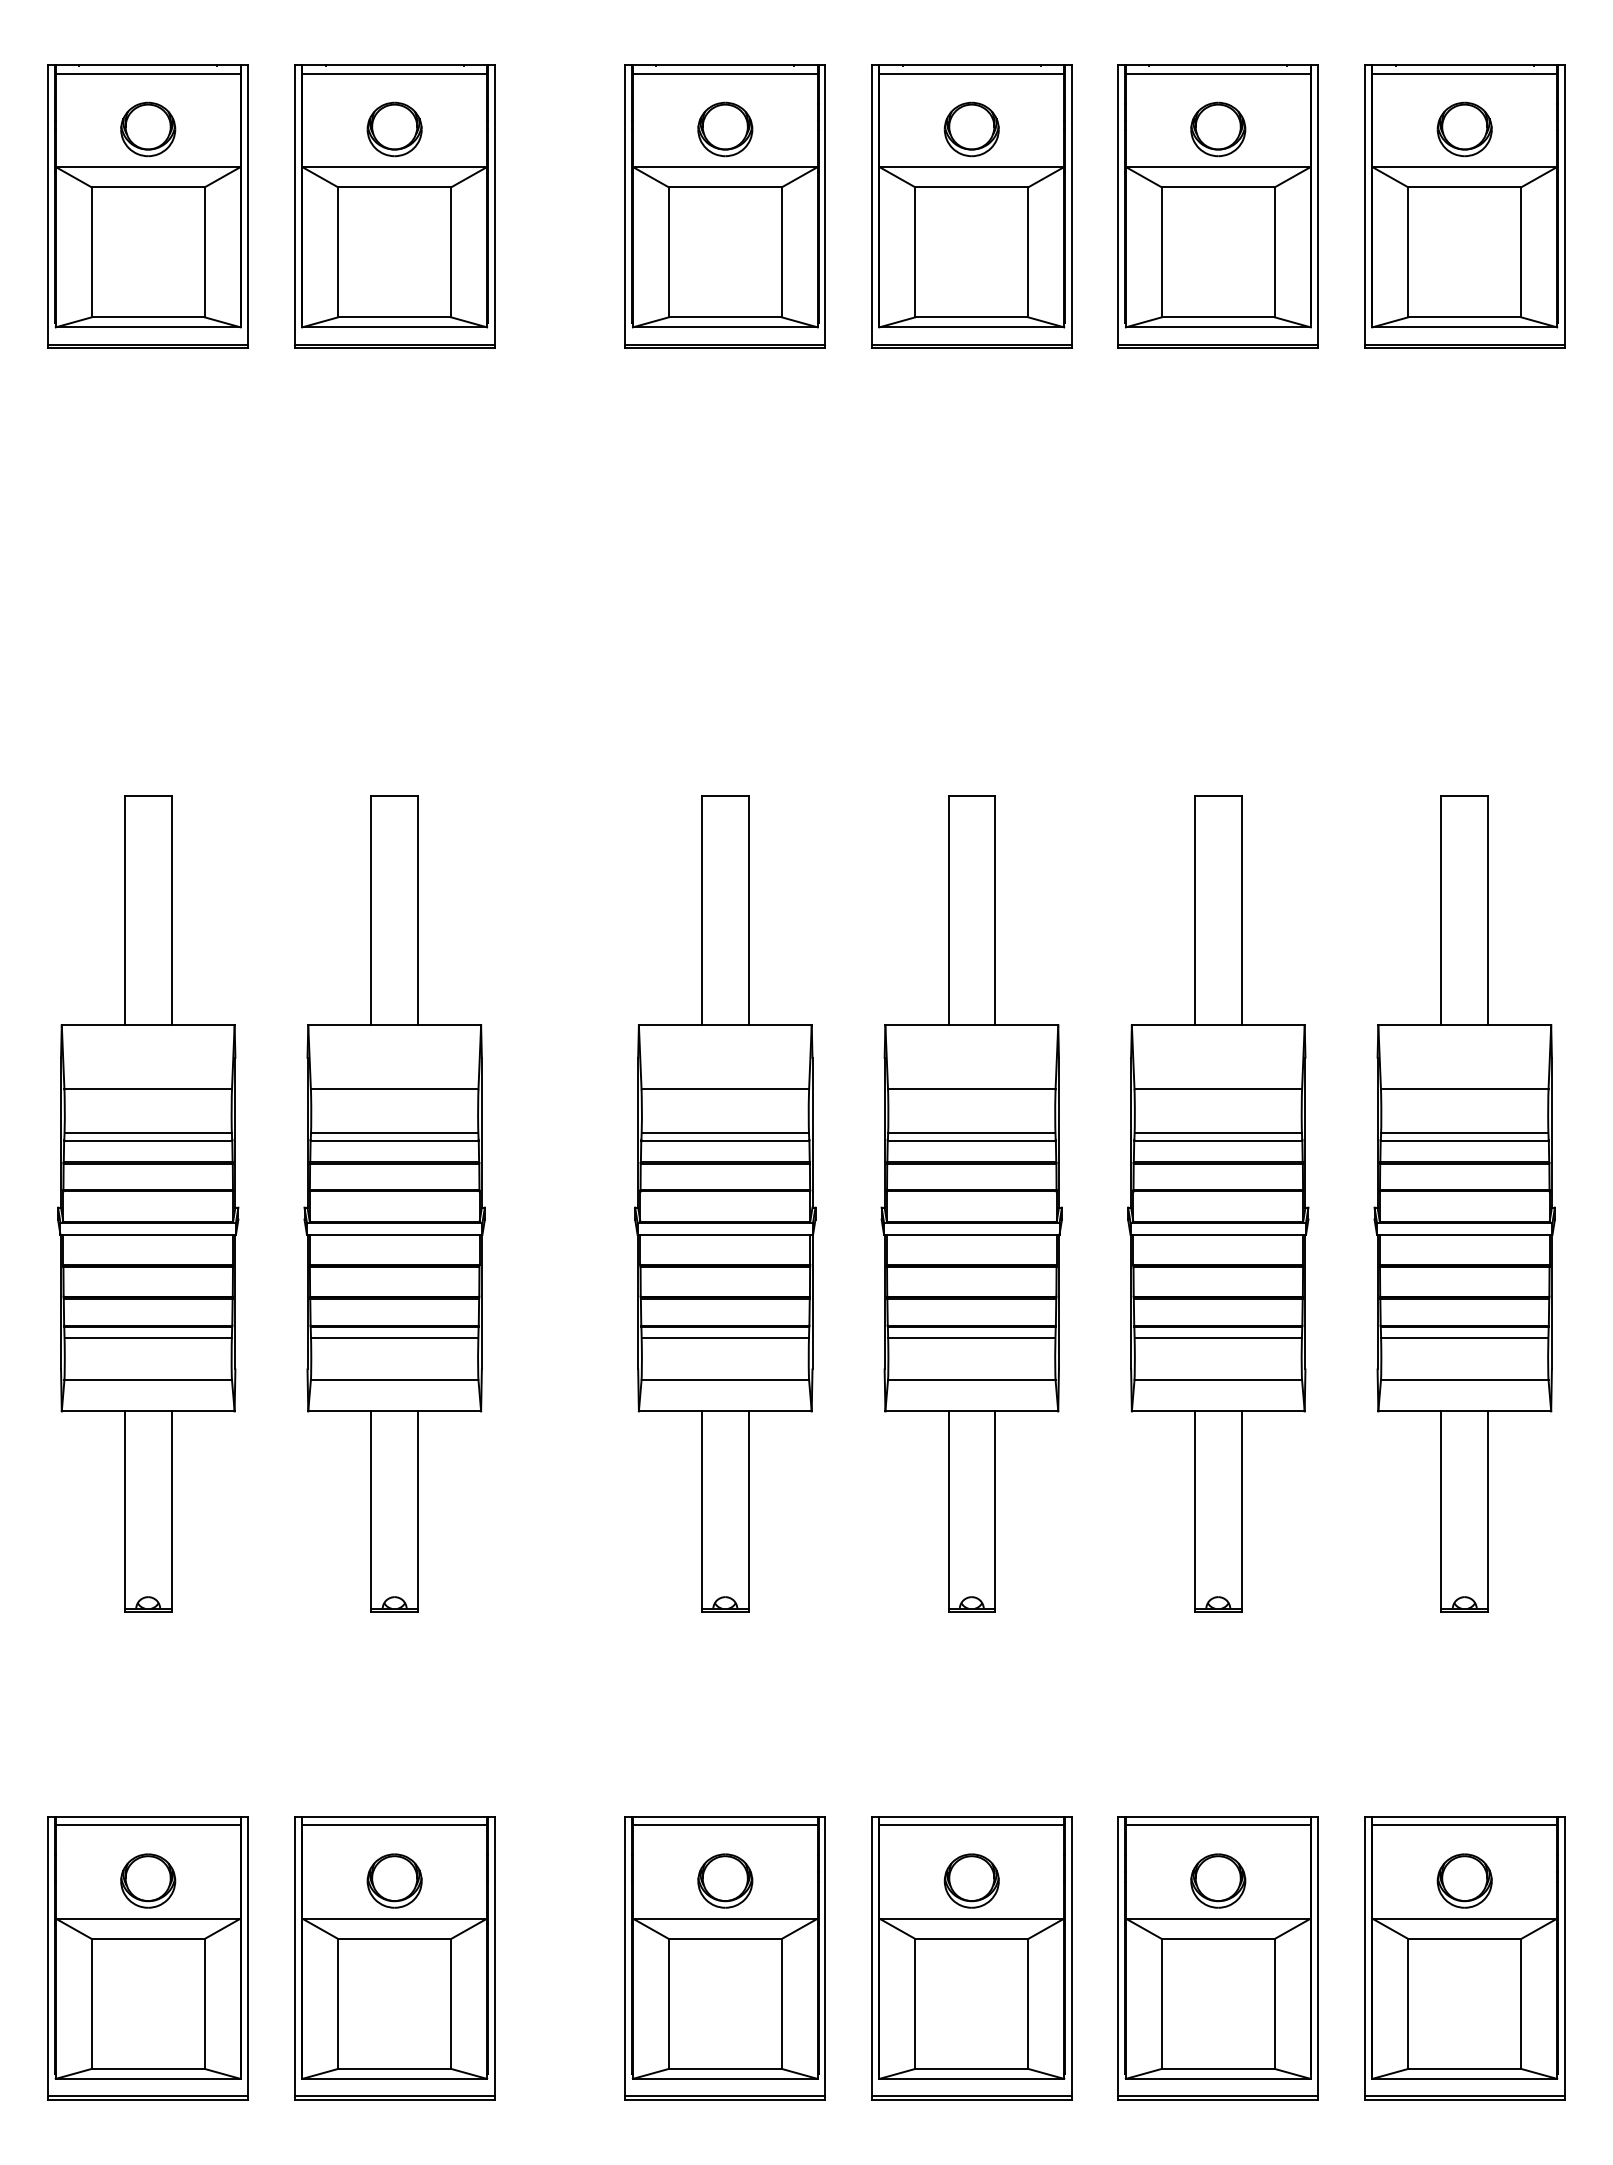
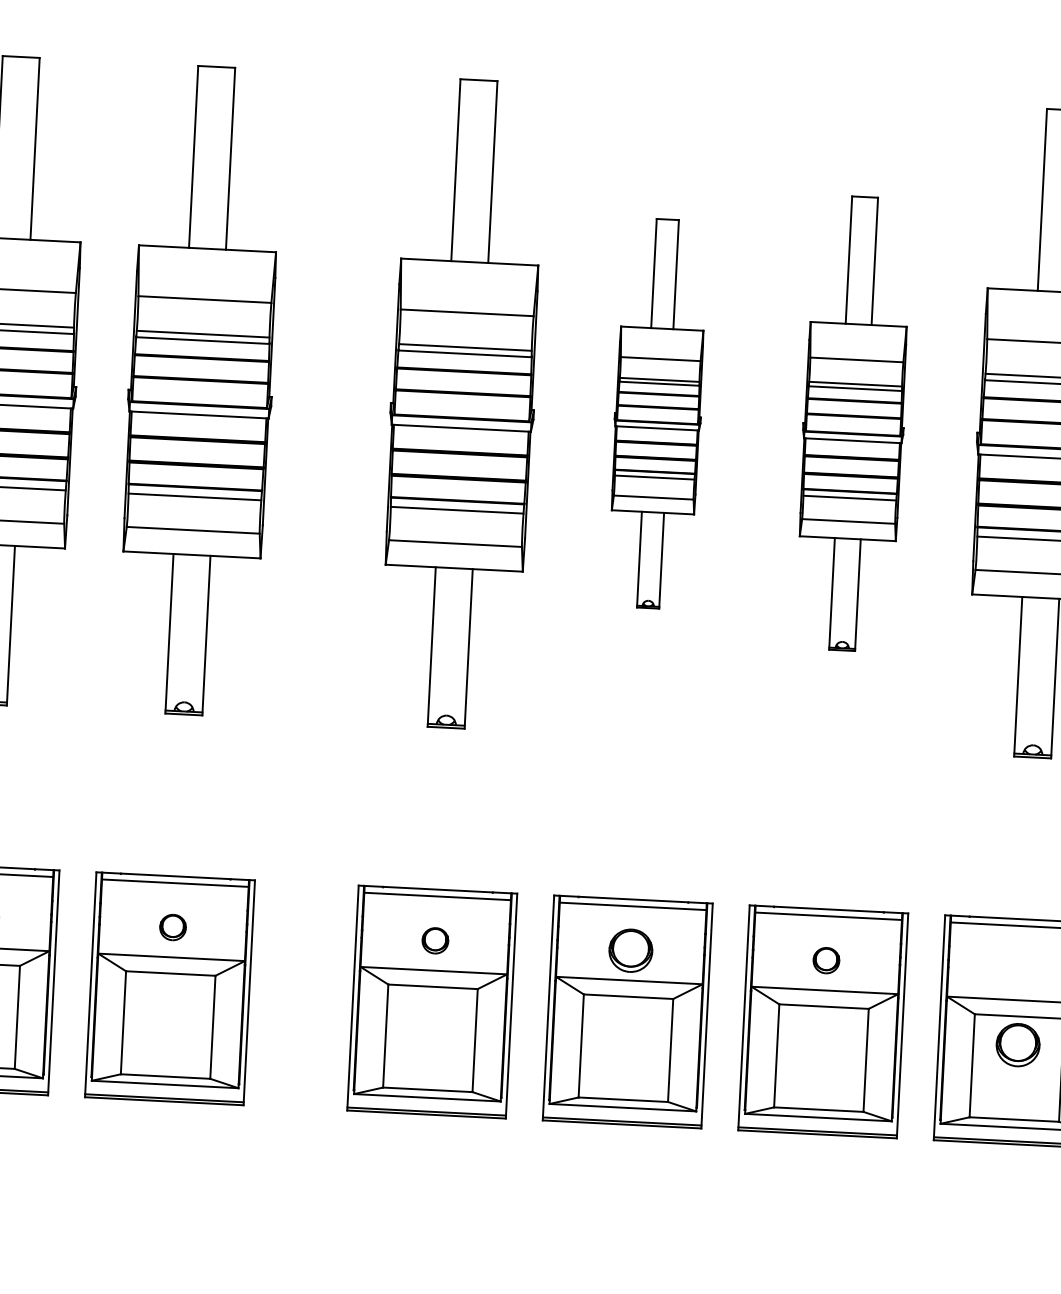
part: (971, 1203) -> (657, 413), size x0.6
part: (1218, 1203) -> (853, 423), size x0.7
part: (394, 1880) -> (172, 927), size x0.6
part: (725, 1880) -> (435, 940), size x0.6
part: (1218, 1880) -> (826, 960), size x0.6
part: (1464, 1880) -> (1017, 1044), moved

